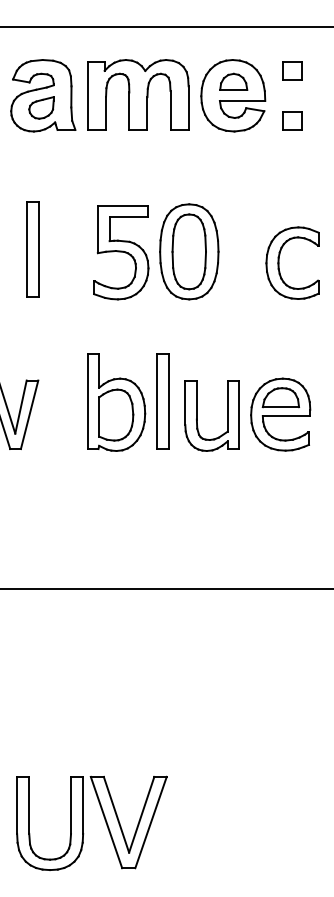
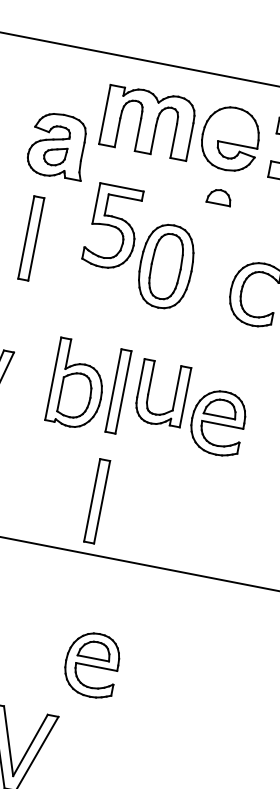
part: (233, 81) -> (219, 196), moved
part: (43, 95) -> (58, 145), moved
part: (121, 252) -> (113, 227), moved
part: (197, 415) -> (149, 391), moved
part: (162, 528) -> (96, 501), added
part: (192, 711) -> (91, 664), added

